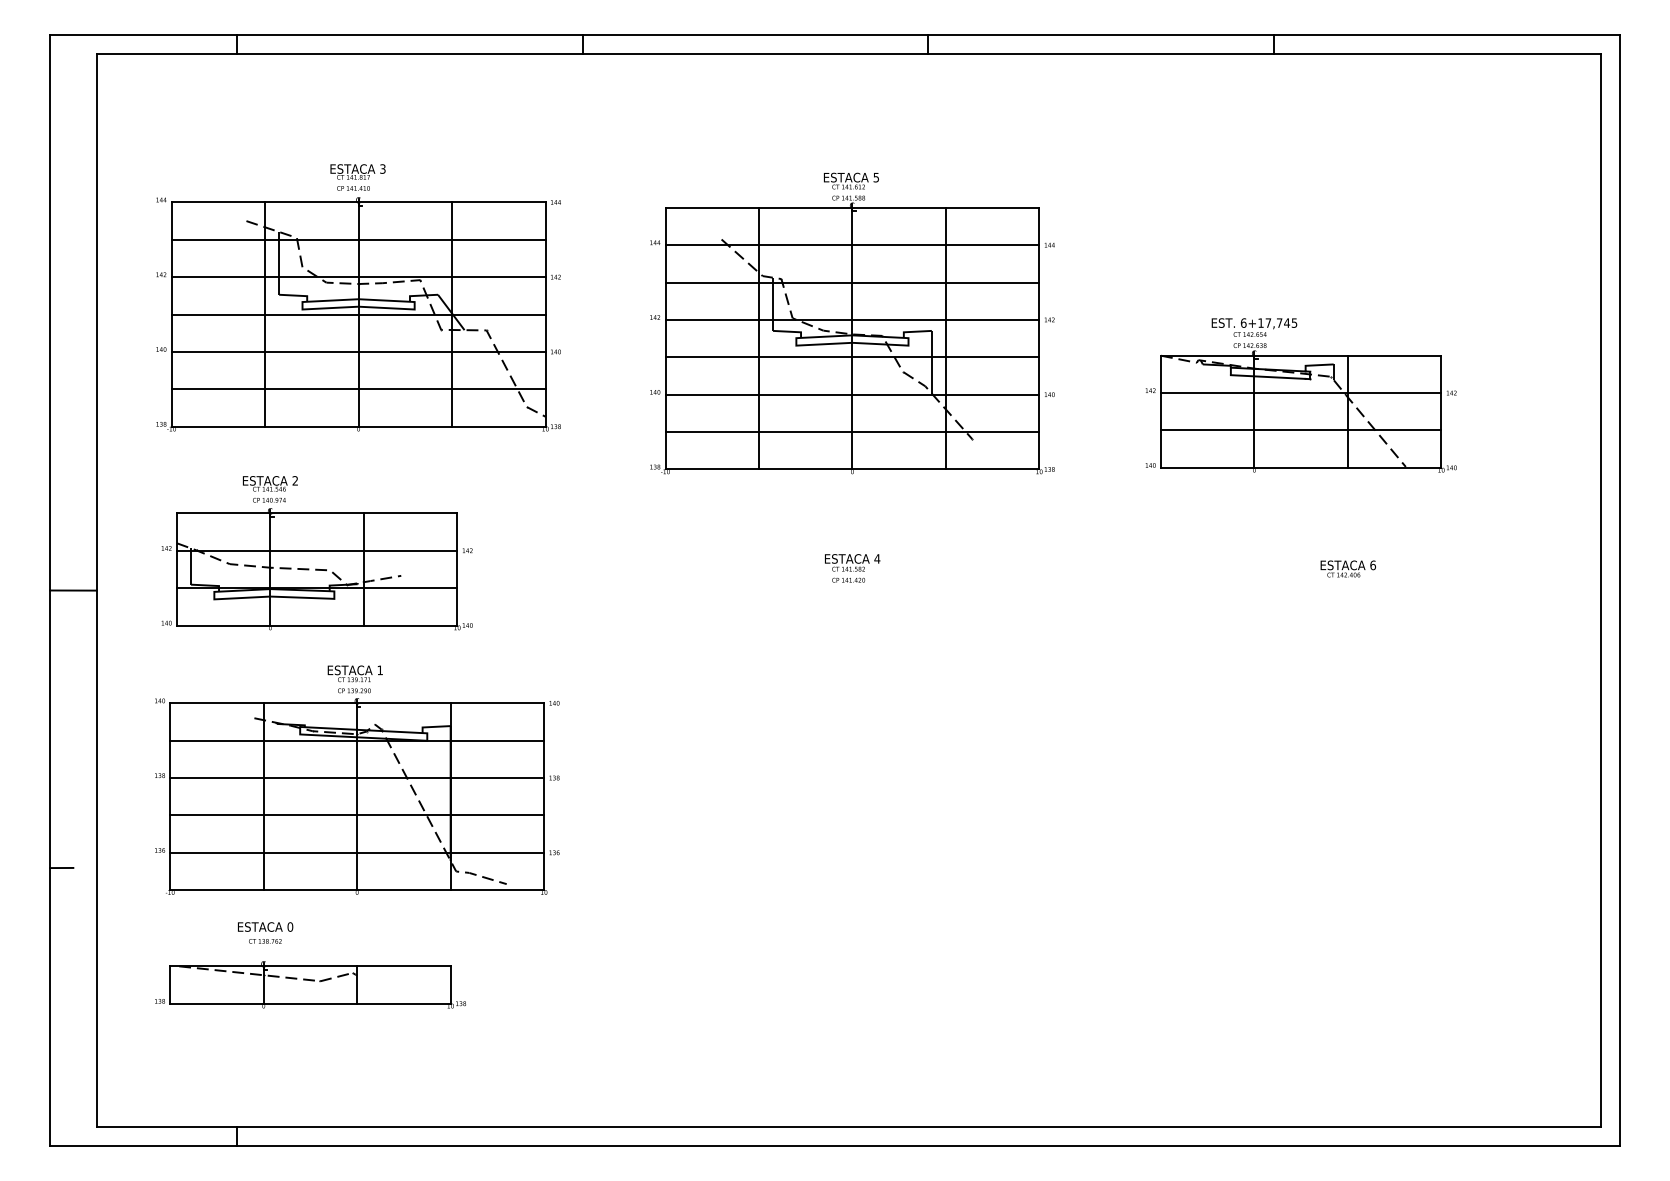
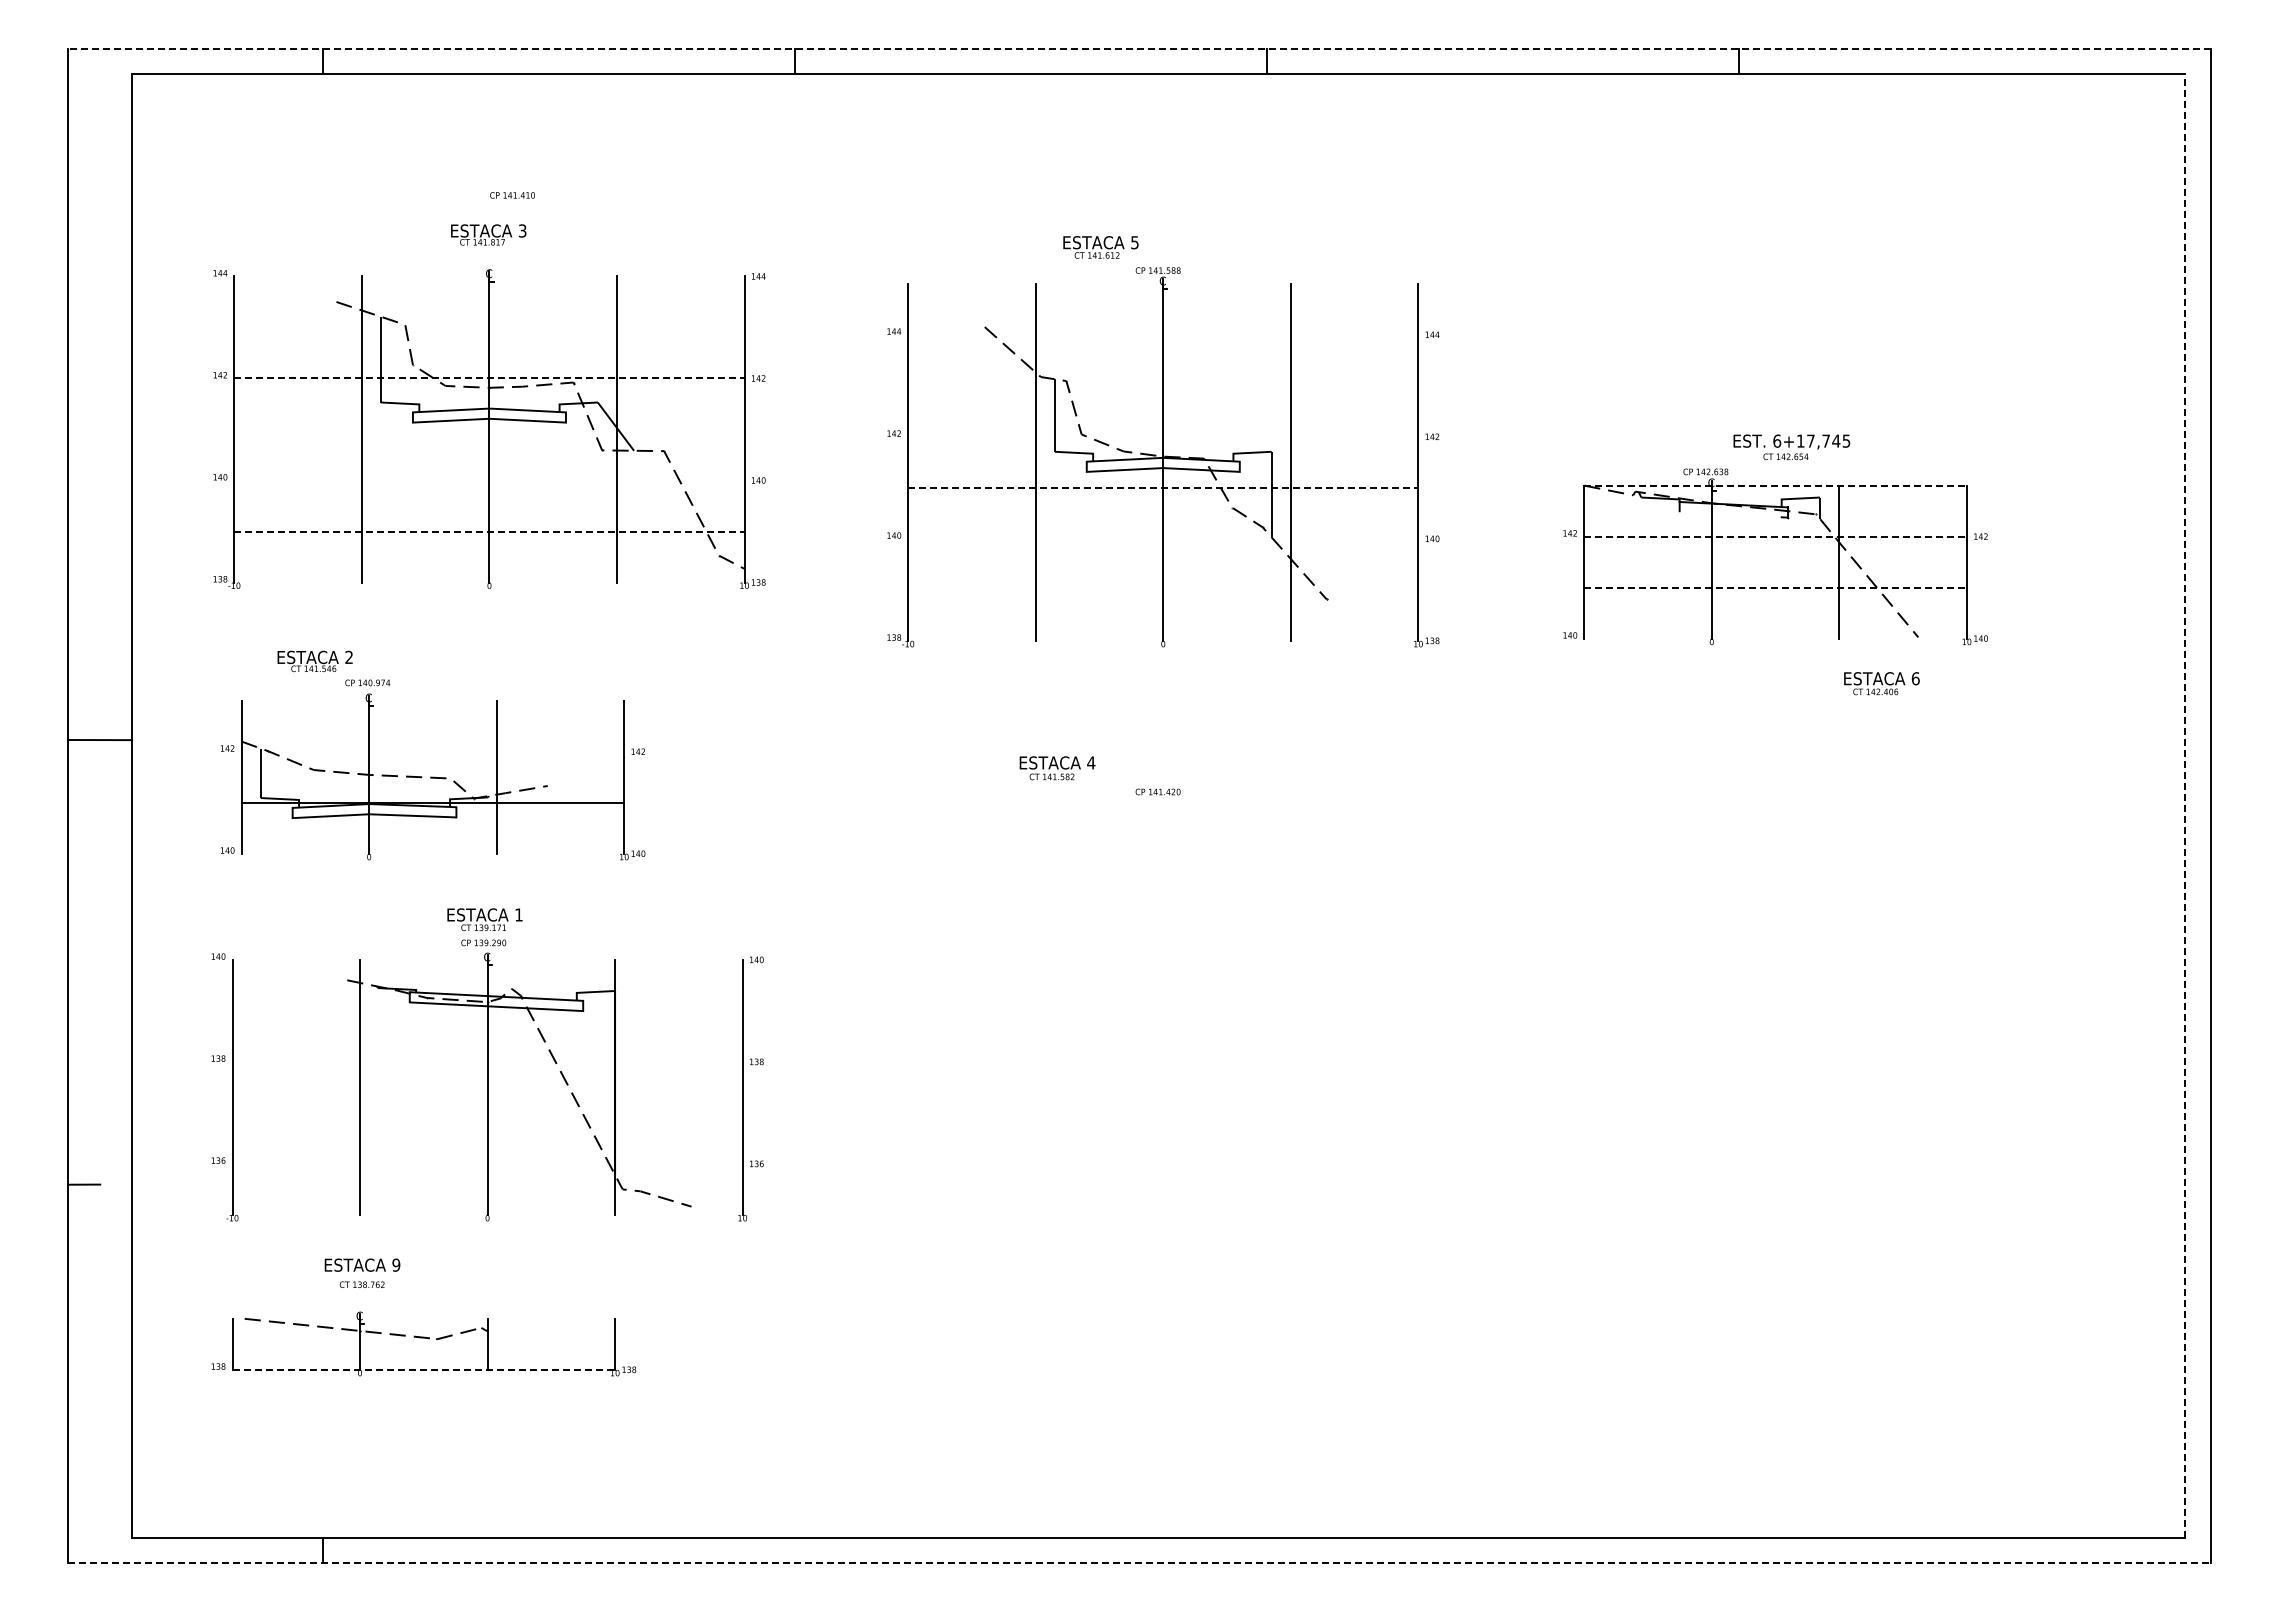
line: (834, 35) -> (1138, 48), solid -> dashed
text: (851, 181) -> (1100, 247), moved
text: (353, 188) -> (512, 195), moved
line: (358, 202) -> (489, 276), removed
line: (852, 207) -> (1163, 283), removed
line: (358, 239) -> (489, 327), removed
line: (852, 244) -> (1163, 334), removed
line: (358, 277) -> (489, 378), solid -> dashed
line: (852, 282) -> (1163, 385), removed
line: (358, 314) -> (489, 429), removed
line: (852, 319) -> (1163, 436), removed
text: (1254, 327) -> (1791, 447), moved
line: (358, 351) -> (489, 480), removed
line: (1301, 355) -> (1776, 485), solid -> dashed
line: (852, 357) -> (1163, 487), solid -> dashed
line: (1268, 376) -> (1730, 514), removed
line: (358, 389) -> (489, 531), solid -> dashed
line: (1301, 392) -> (1776, 536), solid -> dashed
line: (852, 394) -> (1163, 538), removed
line: (358, 426) -> (489, 582), removed
line: (1301, 430) -> (1776, 587), solid -> dashed
line: (852, 431) -> (1163, 589), removed
line: (1301, 467) -> (1775, 638), removed
line: (852, 469) -> (1163, 640), removed
text: (269, 483) -> (314, 661), moved
line: (316, 513) -> (432, 700), removed
line: (316, 550) -> (432, 751), removed
text: (852, 563) -> (1057, 768), moved
text: (1348, 568) -> (1881, 683), moved
line: (73, 590) -> (100, 740), moved
line: (1601, 590) -> (2185, 806), solid -> dashed
line: (316, 625) -> (432, 853), removed
line: (357, 703) -> (487, 959), removed
line: (357, 740) -> (487, 1010), removed
line: (357, 777) -> (487, 1061), removed
line: (357, 815) -> (487, 1112), removed
line: (357, 852) -> (487, 1163), removed
line: (357, 889) -> (487, 1214), removed
text: (290, 927) -> (396, 1265), 0 -> 9
line: (310, 966) -> (423, 1318), removed
line: (310, 1003) -> (424, 1369), solid -> dashed
line: (835, 1145) -> (1139, 1563), solid -> dashed

